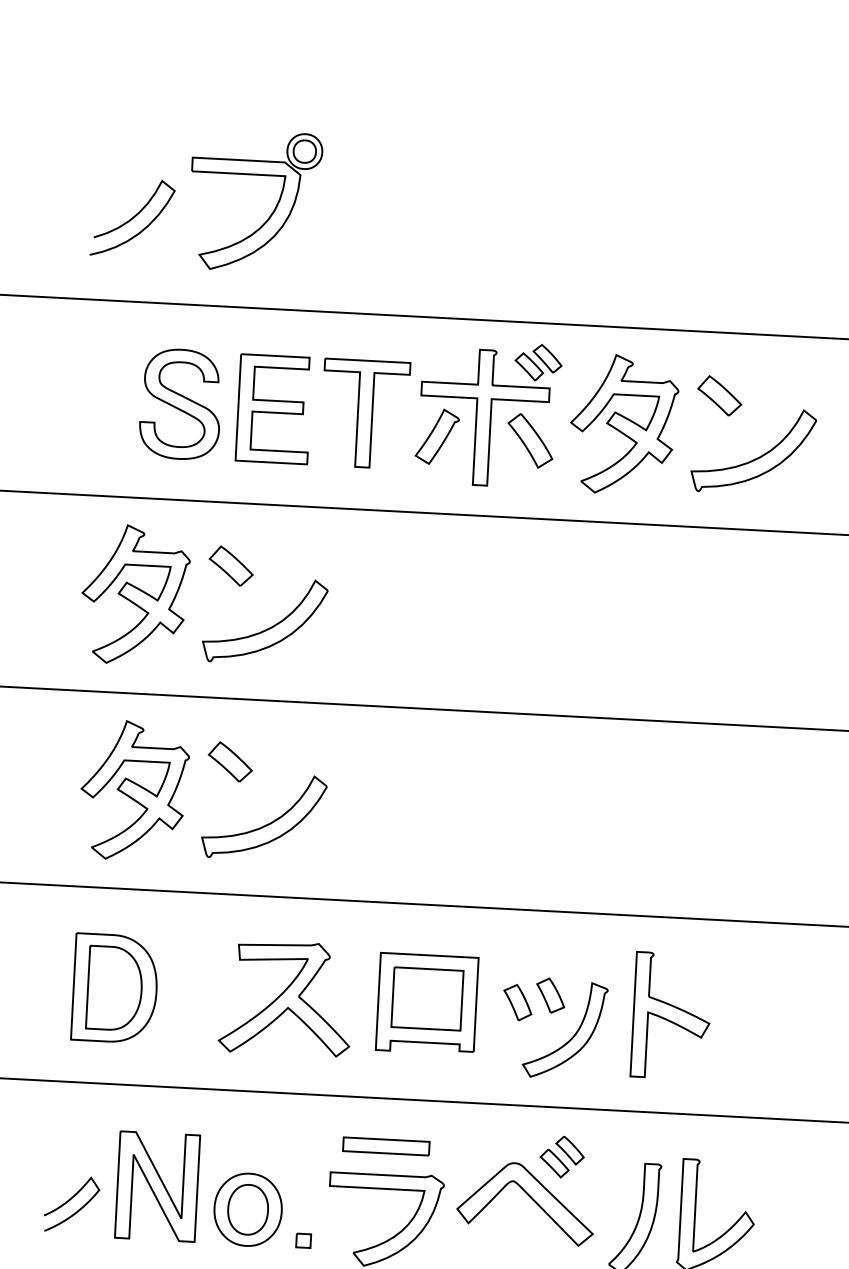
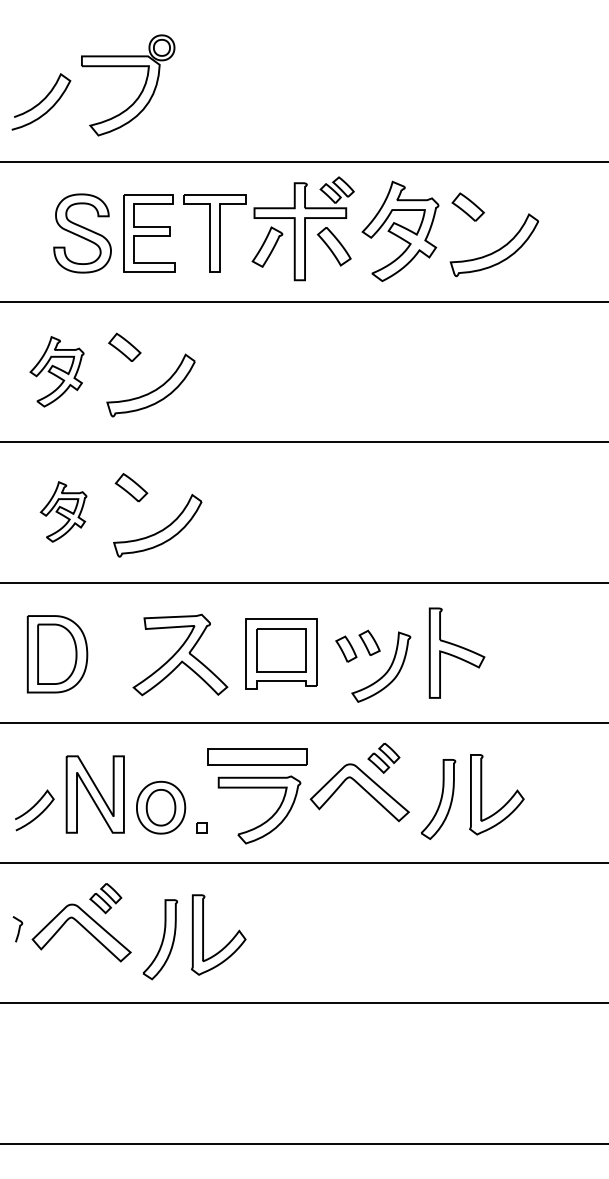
part: (134, 594) -> (56, 371), size x0.7
part: (133, 790) -> (63, 511), size x0.6
part: (386, 1145) -> (257, 756), size x1.6

